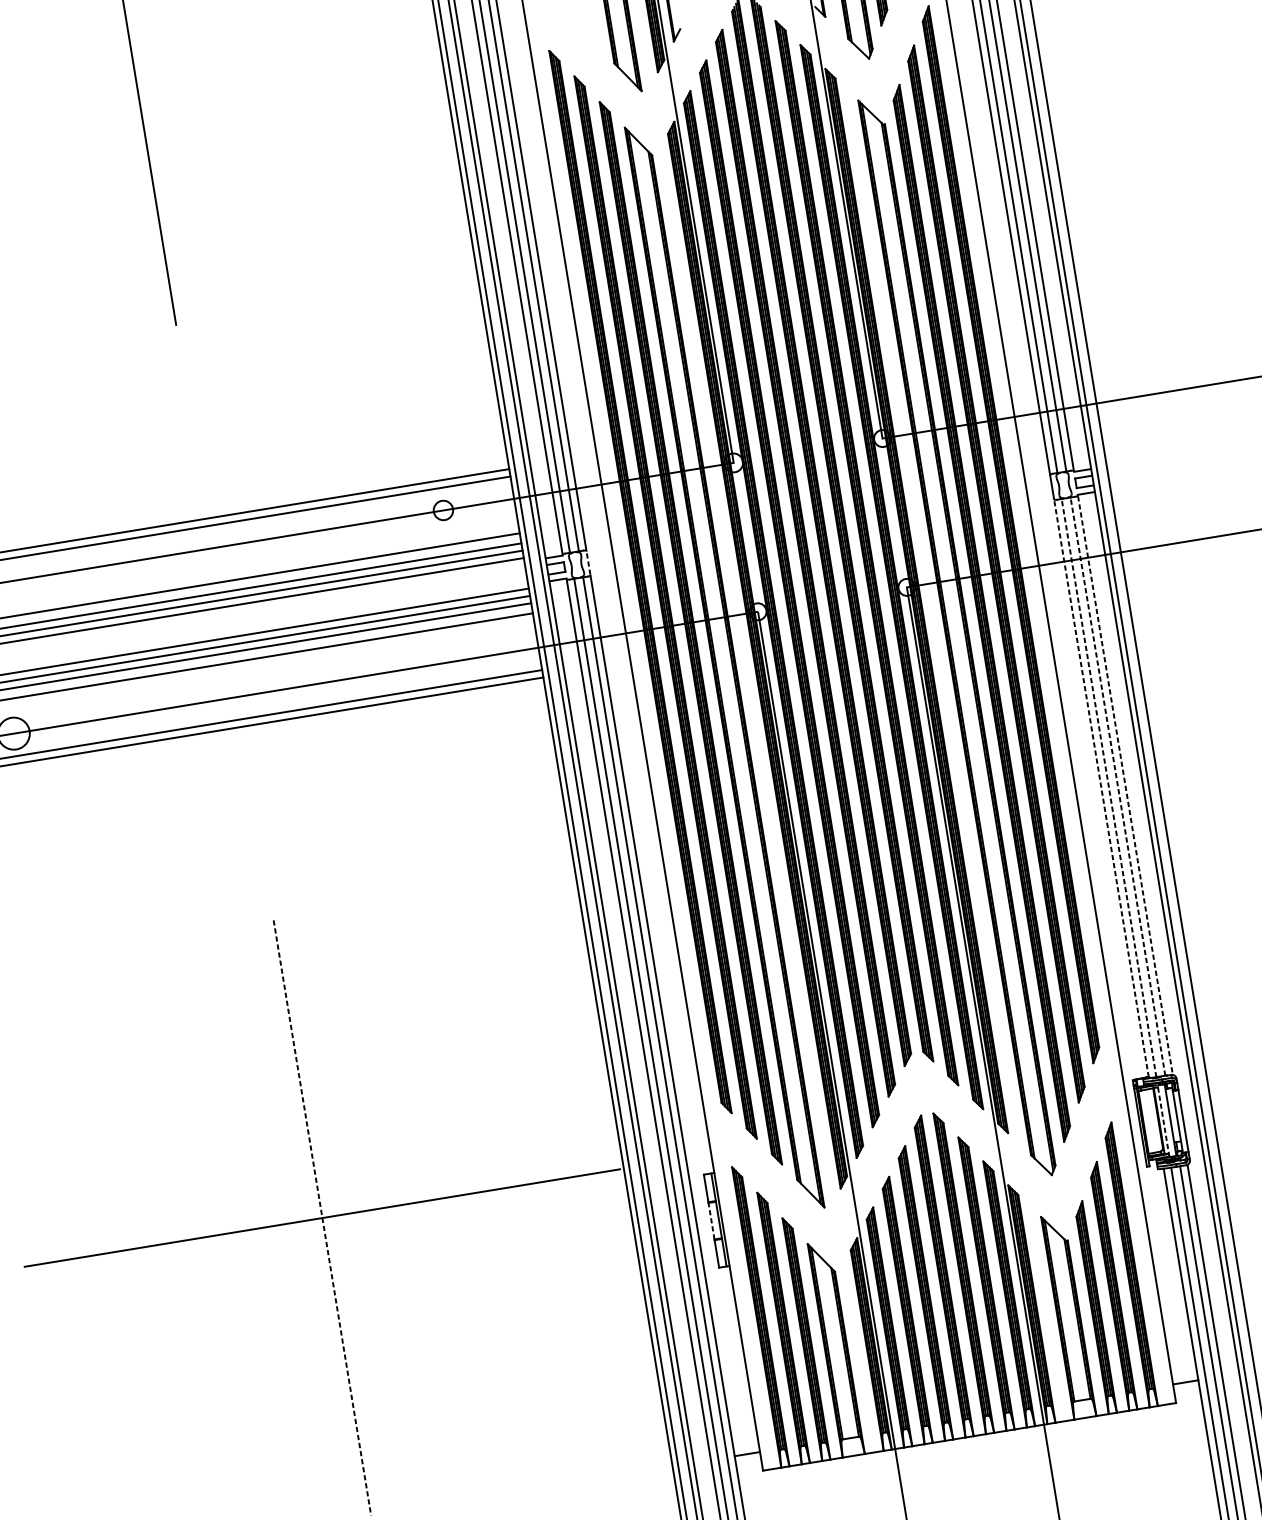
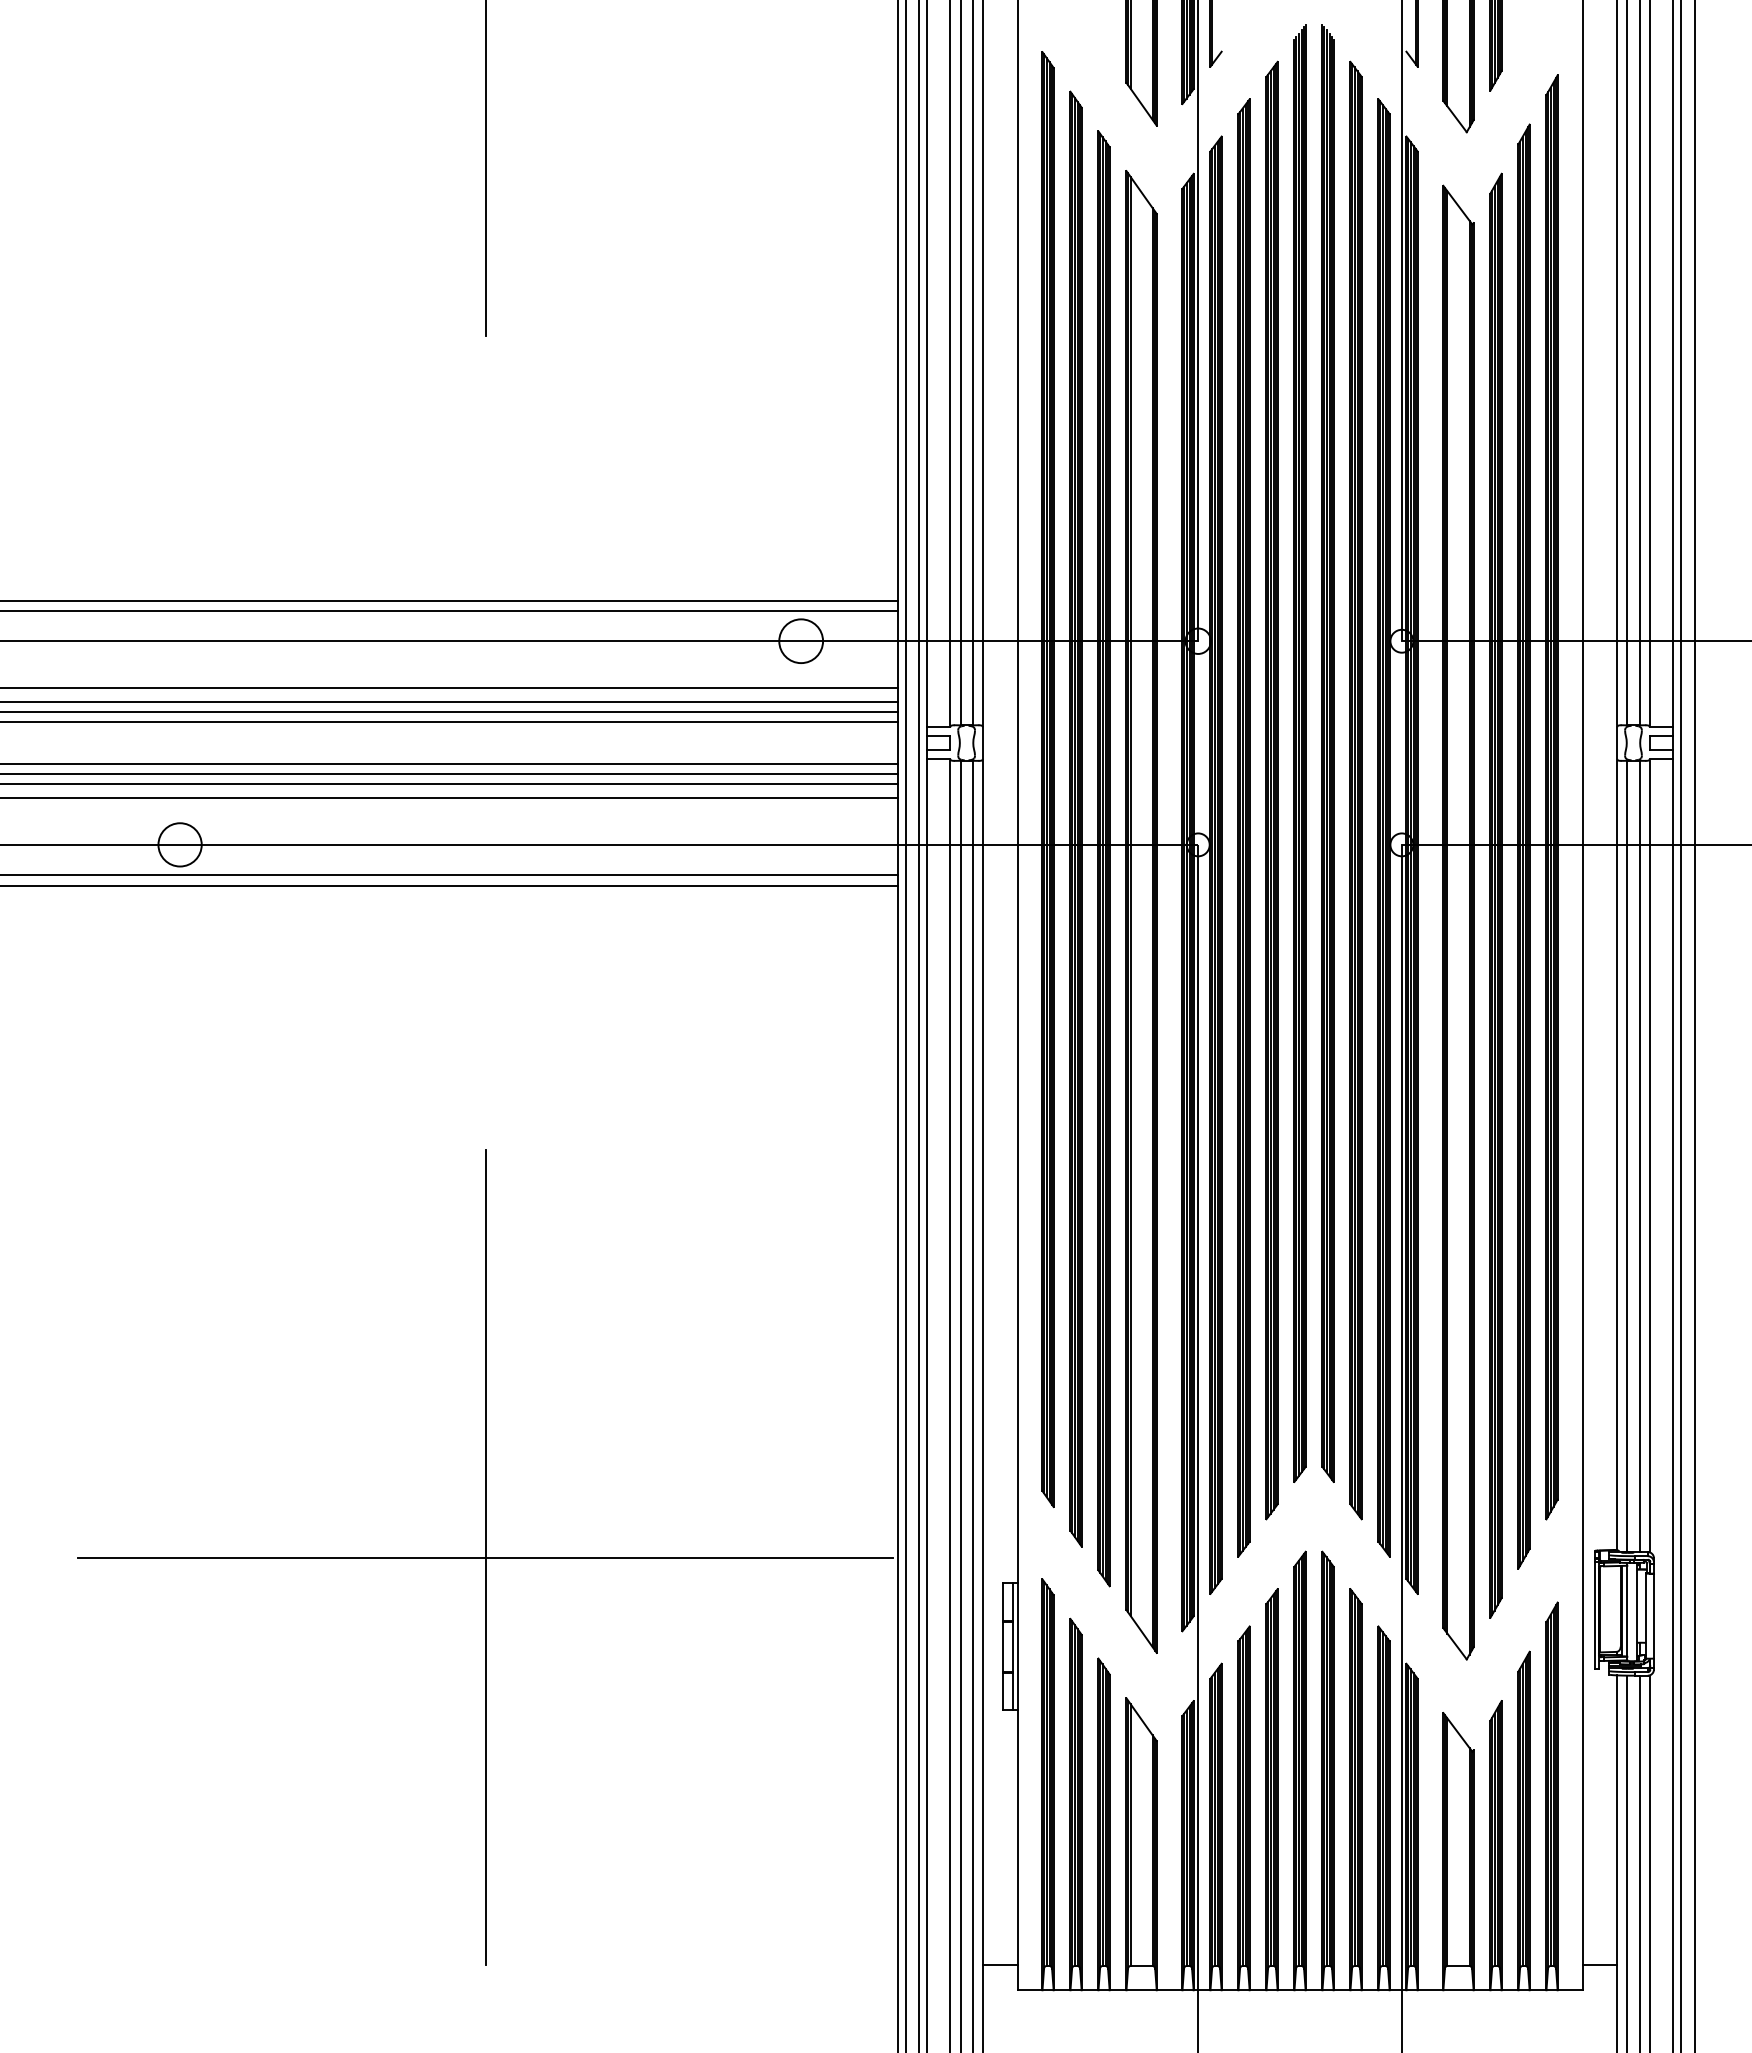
circle: (443, 510) -> (801, 641), size x1.67
line: (588, 563) -> (982, 743), dashed -> solid
line: (1125, 785) -> (1649, 1156), dashed -> solid
line: (1117, 786) -> (1639, 1155), dashed -> solid
line: (1109, 787) -> (1627, 1155), dashed -> solid
line: (1101, 788) -> (1617, 1155), dashed -> solid
line: (1163, 1120) -> (1627, 1611), dashed -> solid
line: (322, 1218) -> (485, 1558), dashed -> solid
line: (711, 1221) -> (1003, 1646), dashed -> solid

